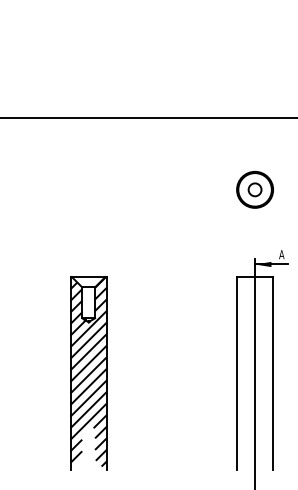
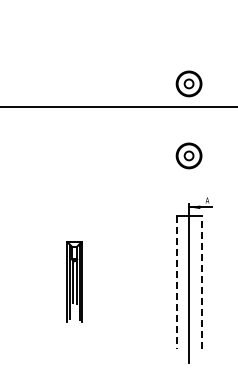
part: (254, 84) -> (188, 83), added
part: (88, 372) -> (74, 281), size x0.6
line: (236, 373) -> (176, 282), solid -> dashed
line: (273, 373) -> (201, 282), solid -> dashed

